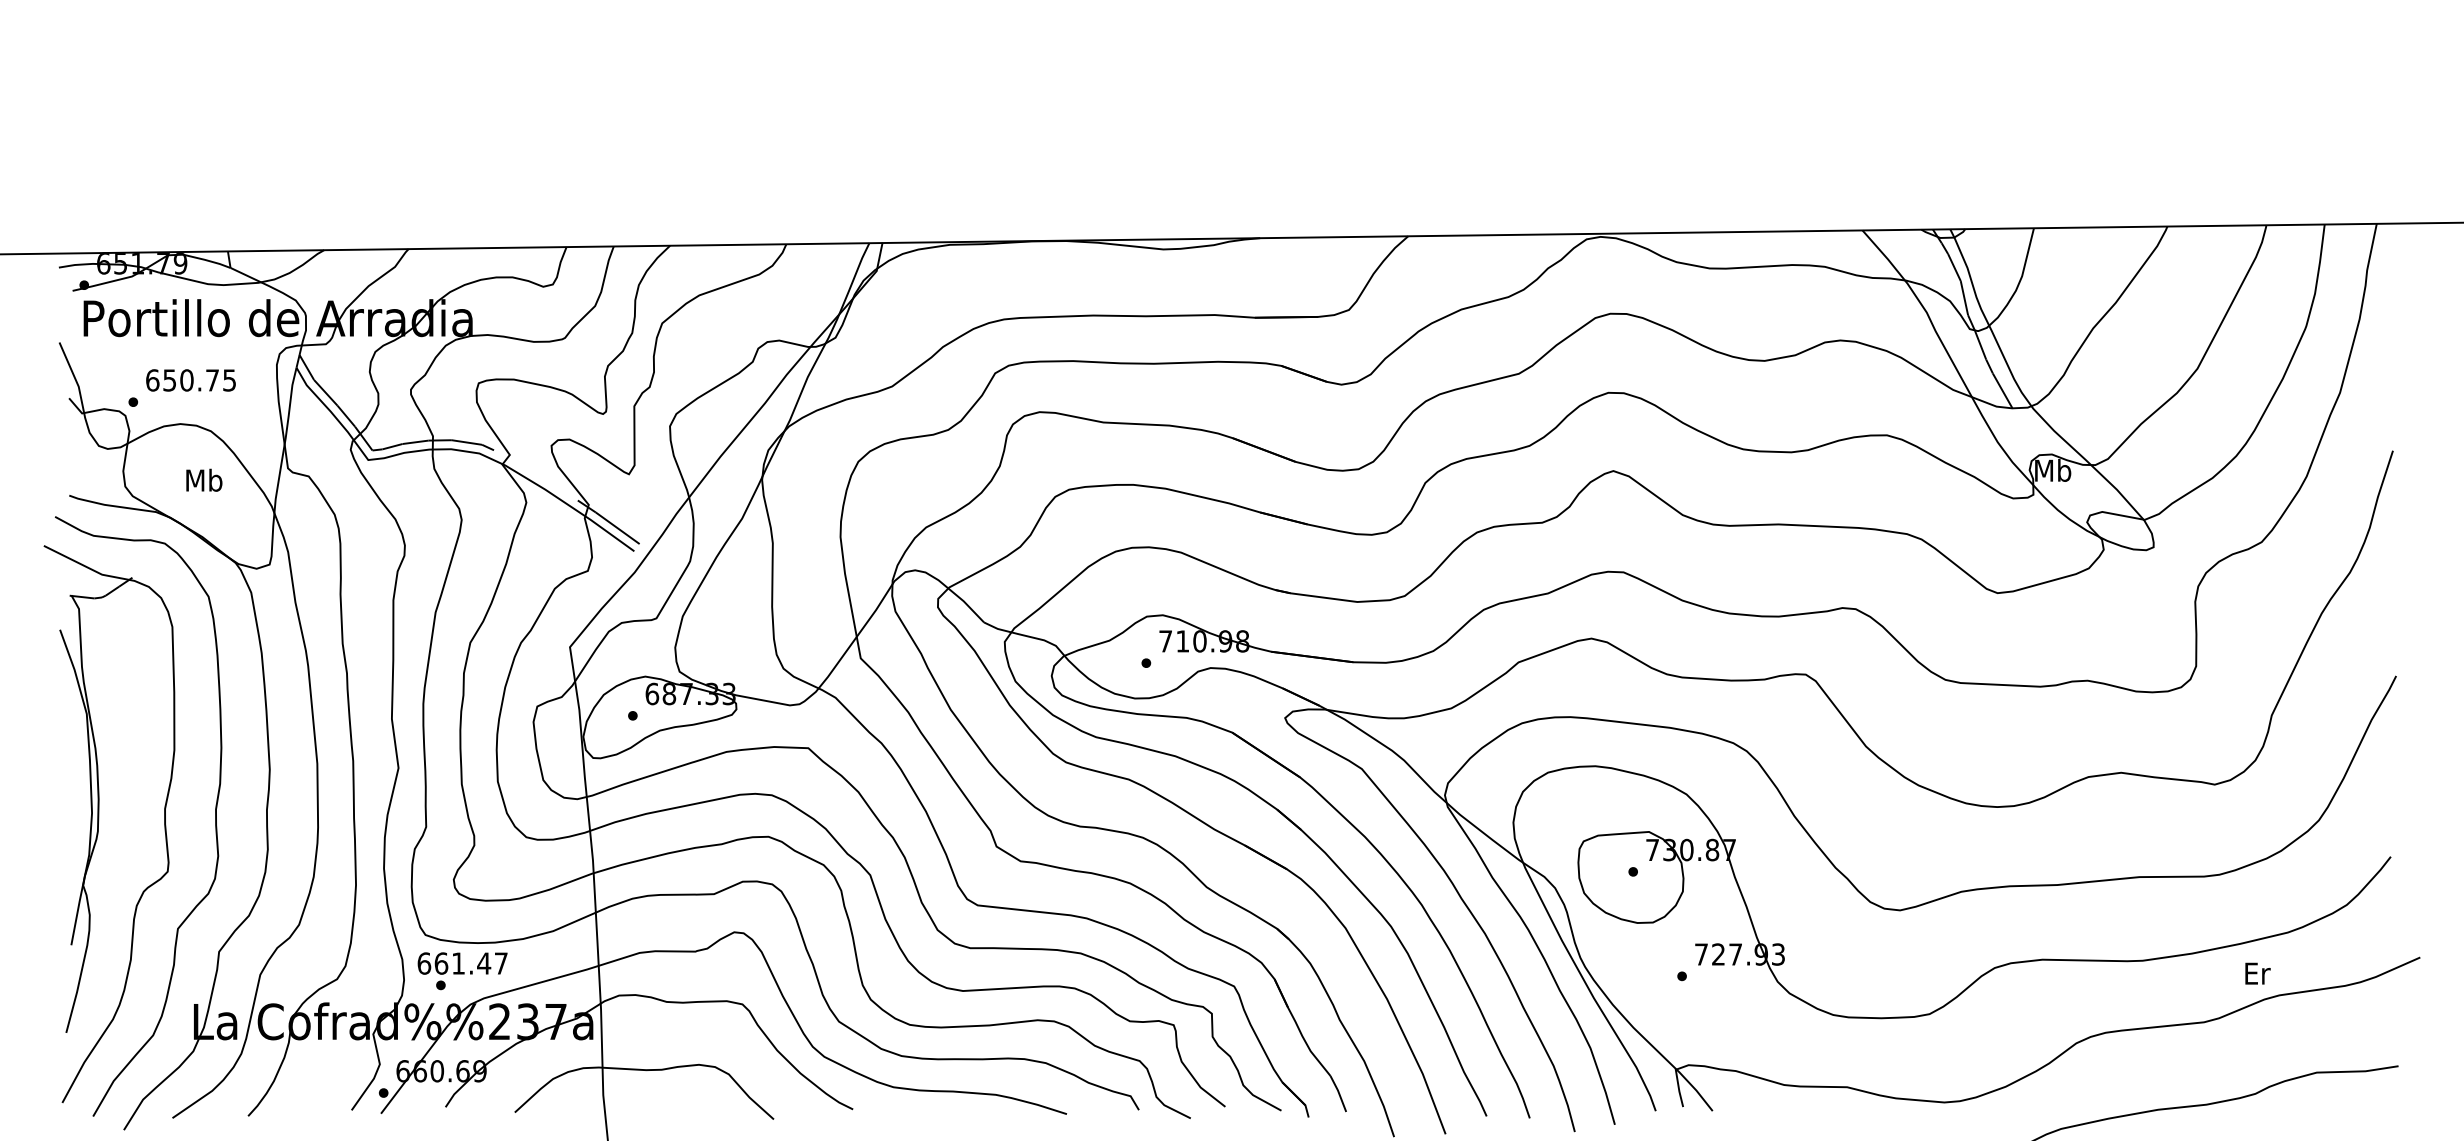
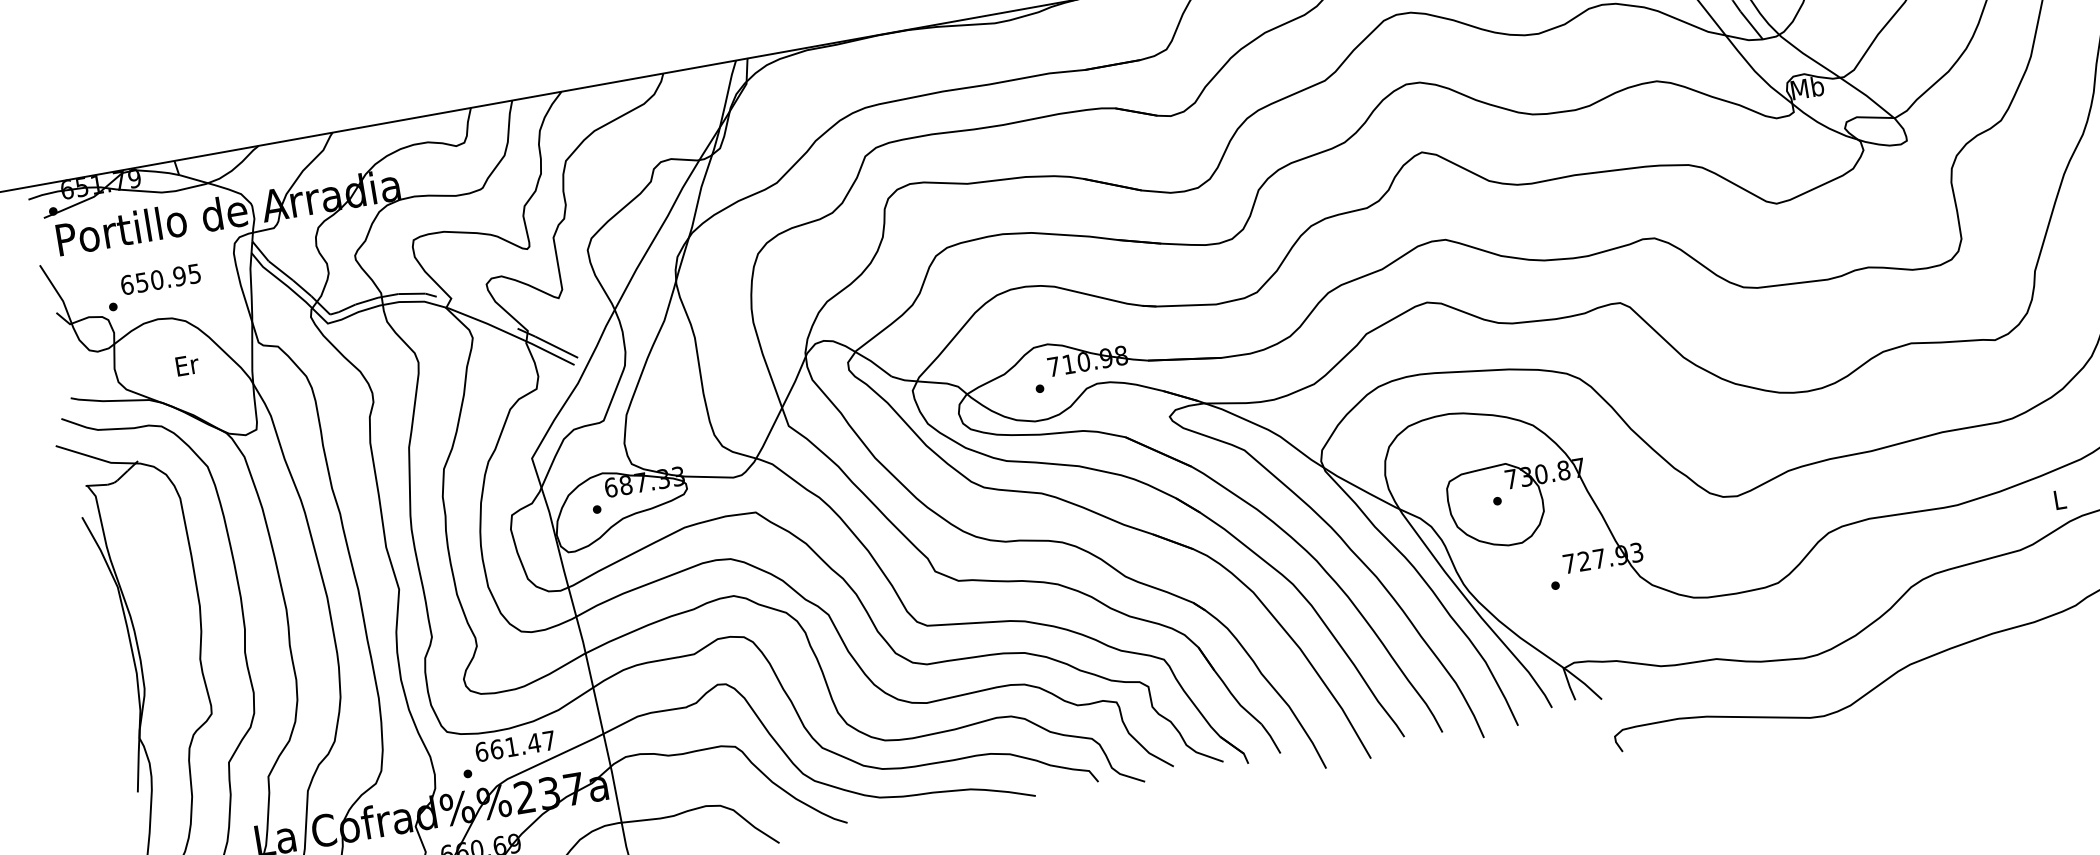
text: (212, 380) -> (179, 276), 650.75 -> 650.95
text: (204, 479) -> (187, 364), Mb -> Er
text: (462, 963) -> (515, 746), moved
text: (2257, 973) -> (2059, 499), Er -> L

